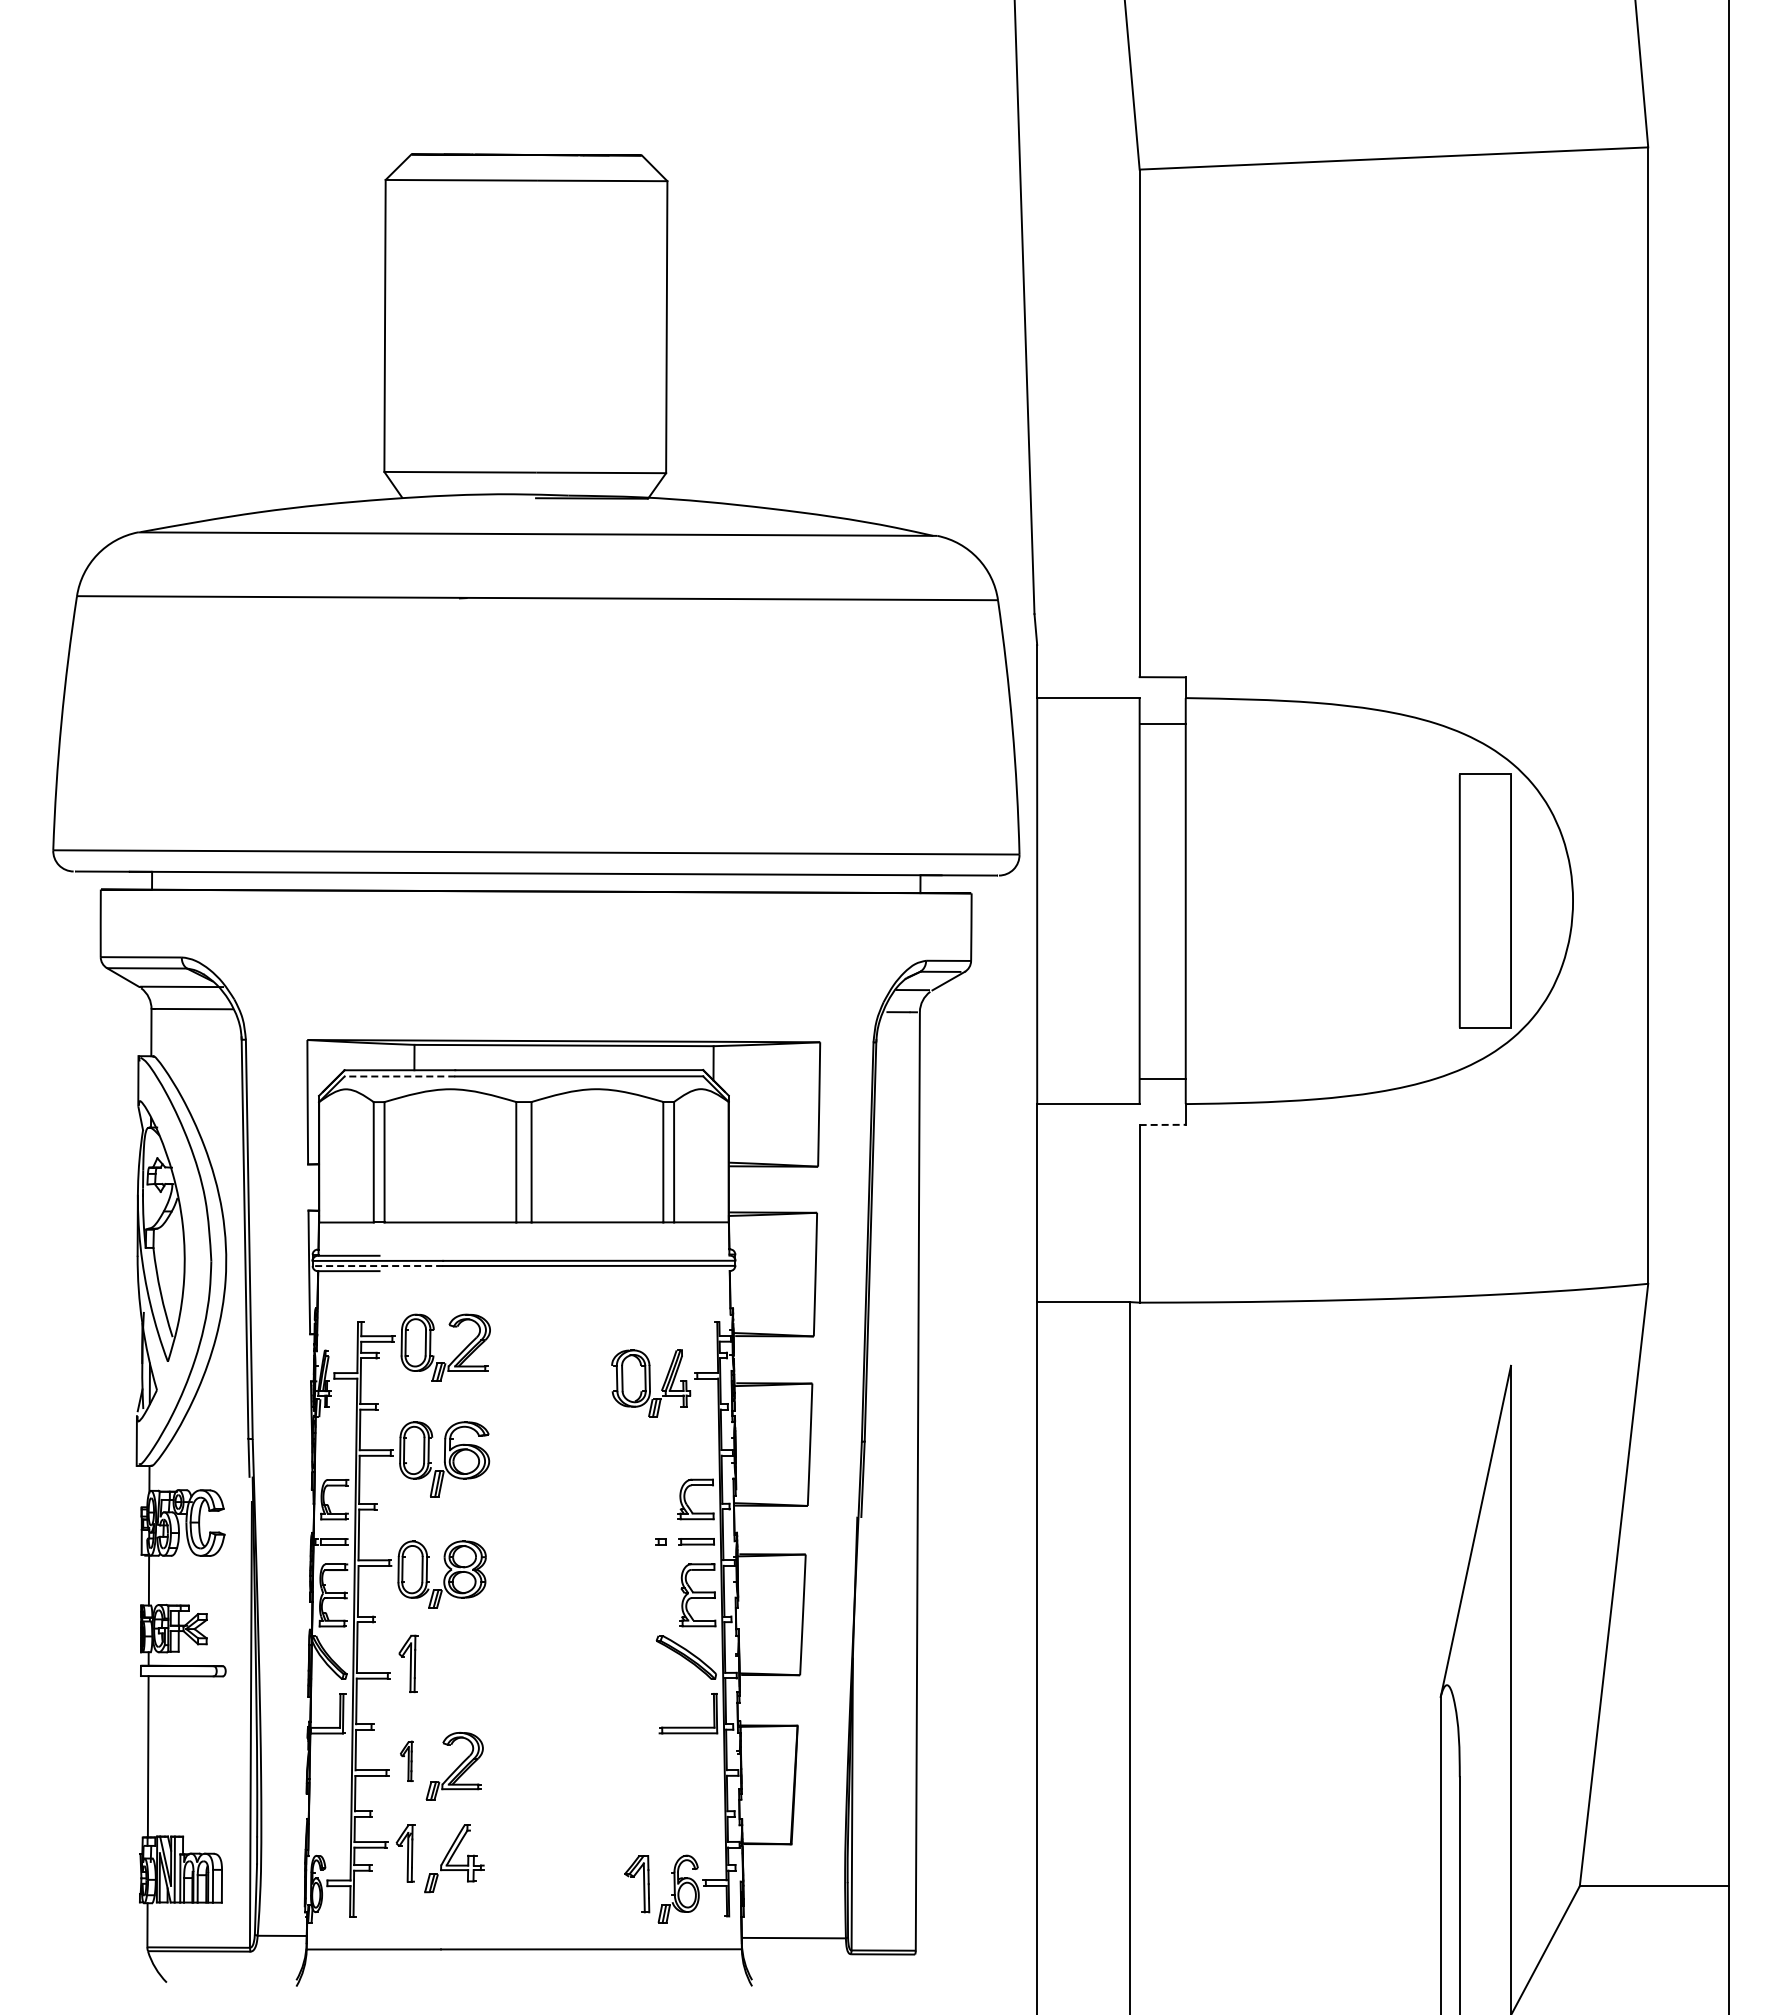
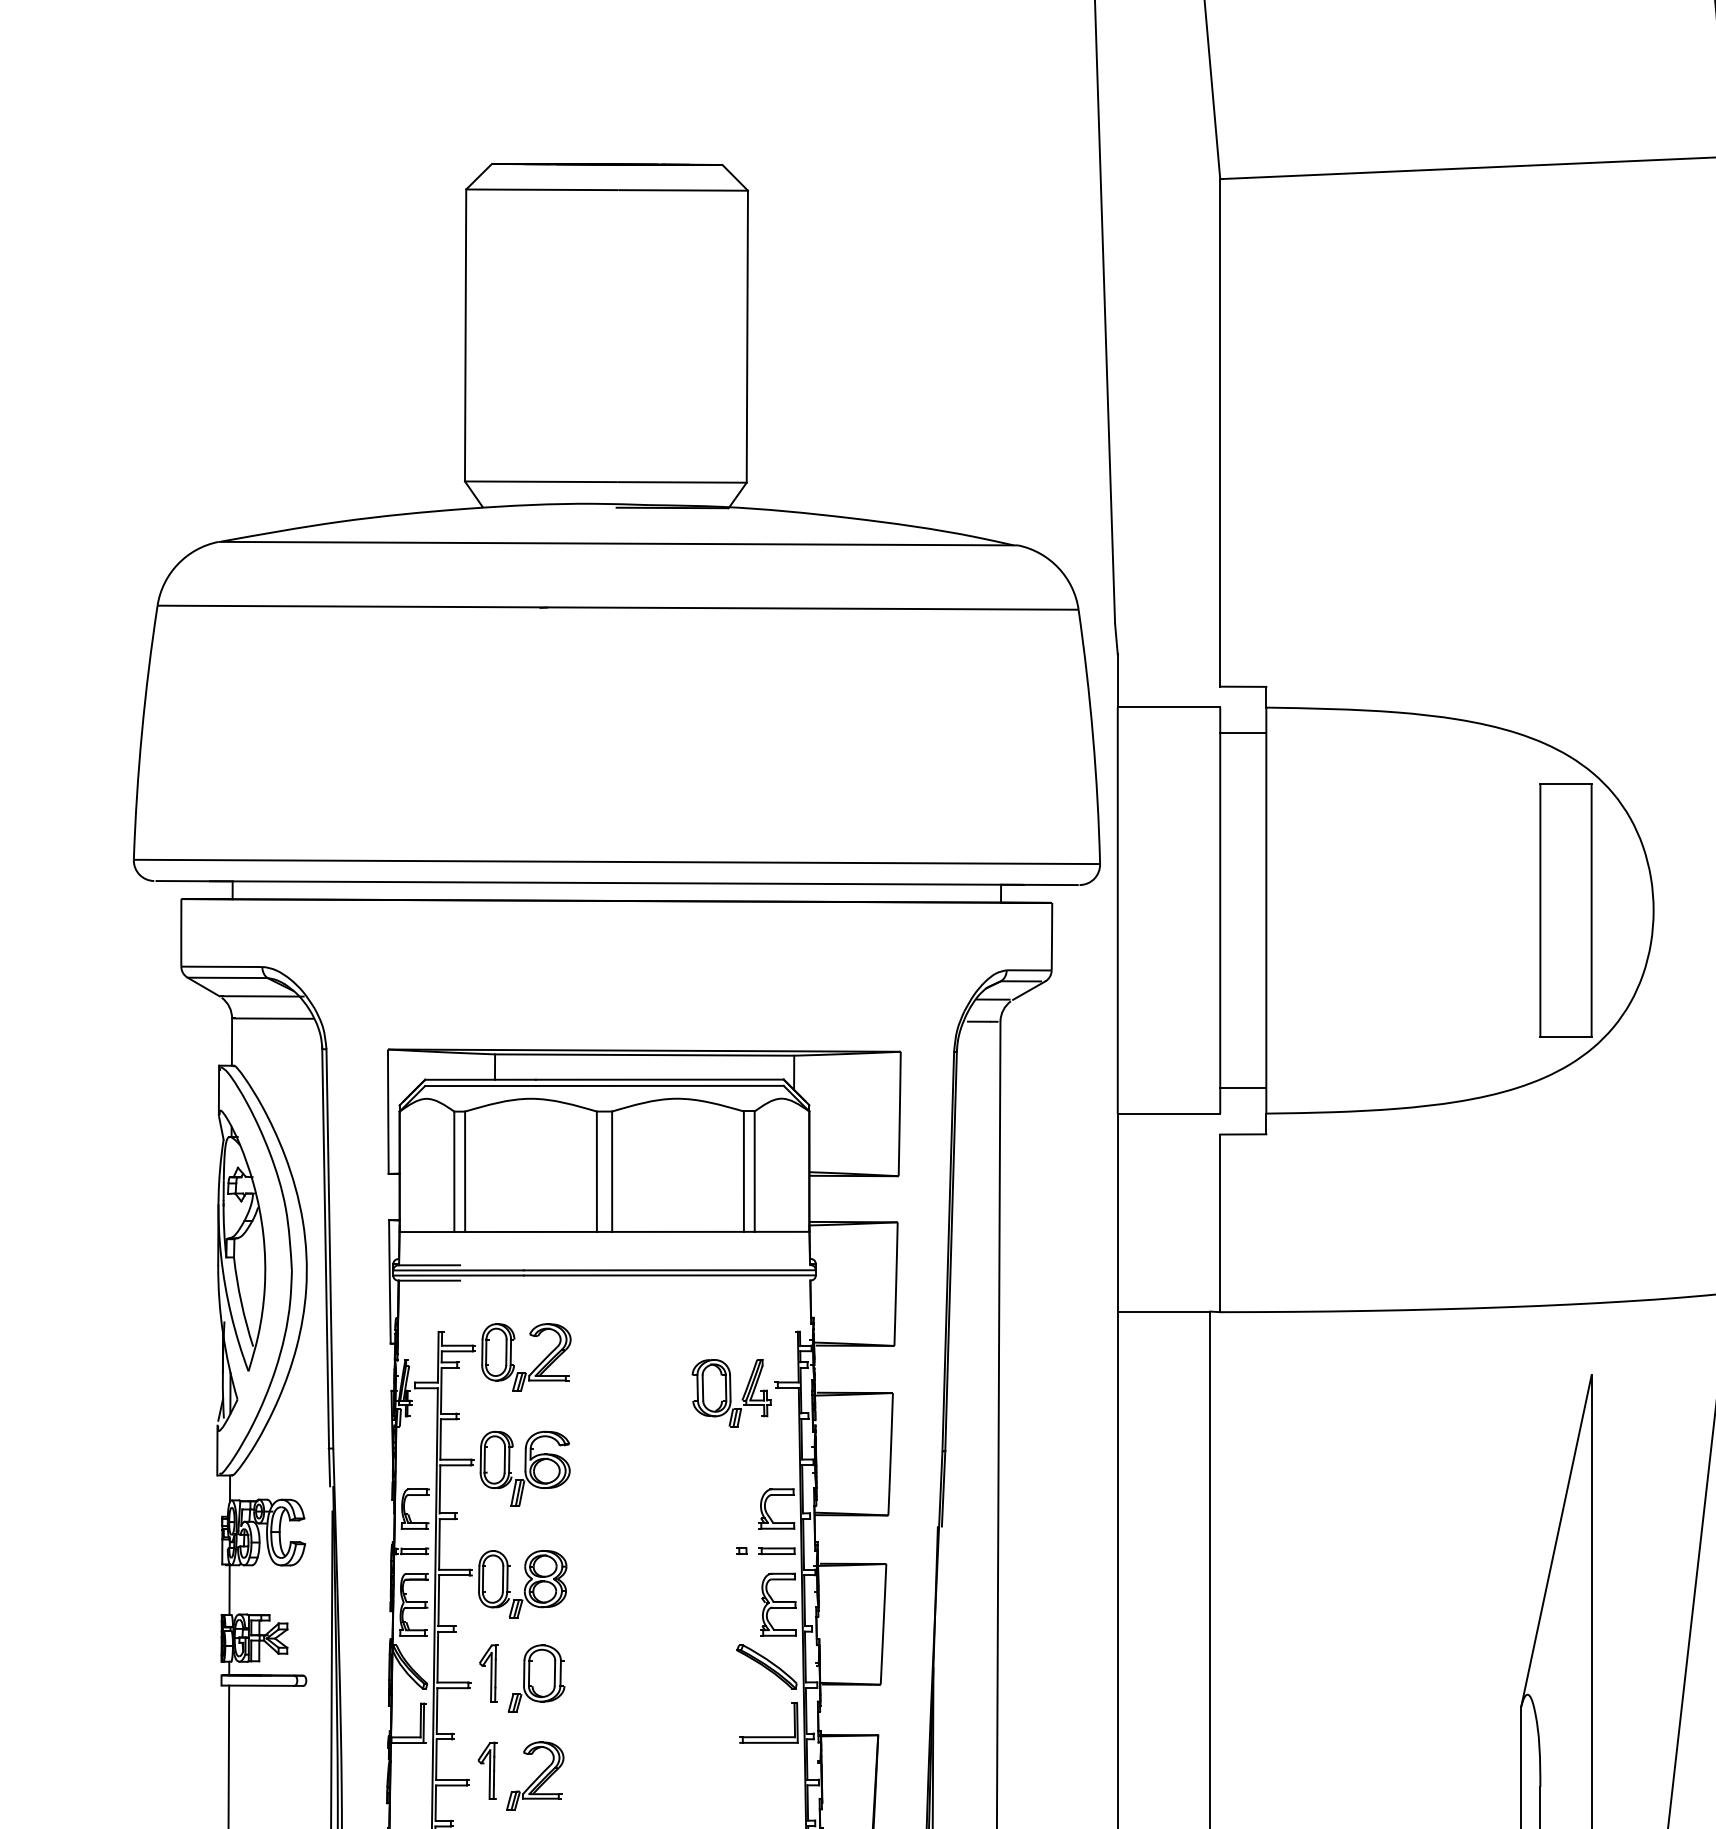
line: (399, 1076) -> (480, 1086), dashed -> solid
line: (1163, 1124) -> (1244, 1134), dashed -> solid
line: (377, 1266) -> (458, 1276), dashed -> solid
part: (455, 1668) -> (536, 1678), added
part: (406, 1761) -> (487, 1771), size x1.43

